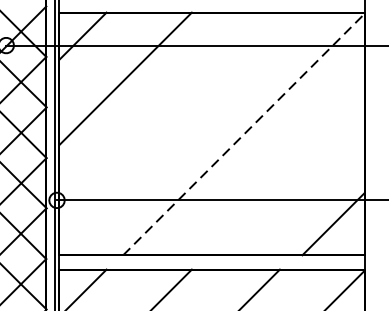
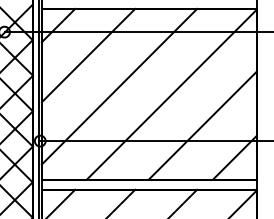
line: (169, 122) -> (119, 86), added
line: (243, 134) -> (171, 94), dashed -> solid
line: (287, 178) -> (202, 125), added

